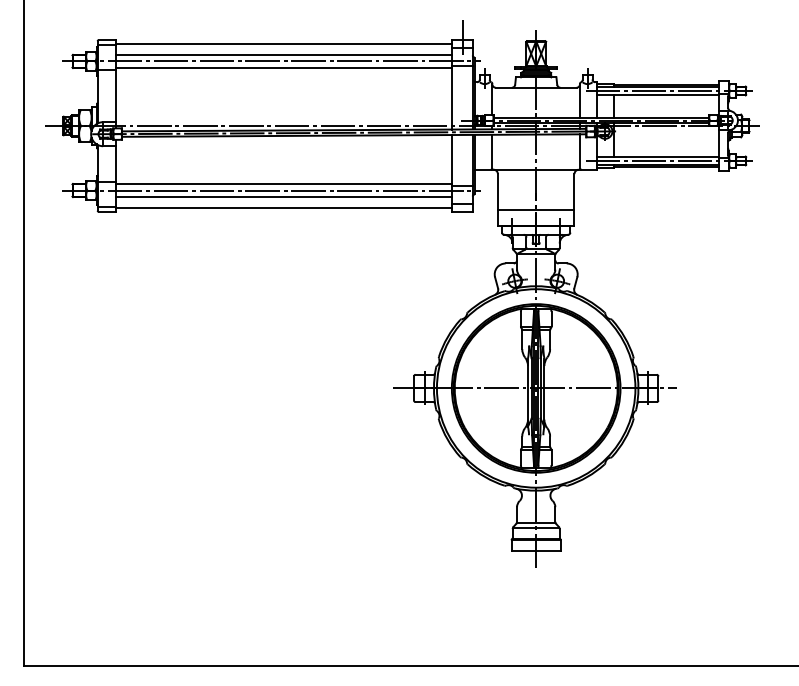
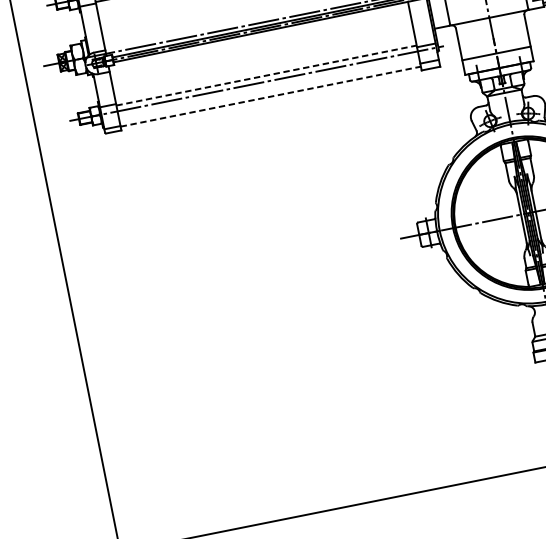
line: (284, 183) -> (267, 75), solid -> dashed
line: (283, 197) -> (268, 87), removed
line: (284, 207) -> (271, 96), solid -> dashed

